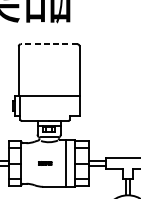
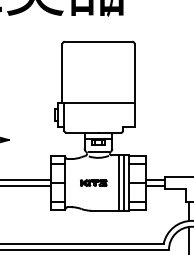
line: (49, 44) -> (98, 41), dashed -> solid
part: (44, 162) -> (93, 182), size x1.67
line: (70, 162) -> (123, 182), added

